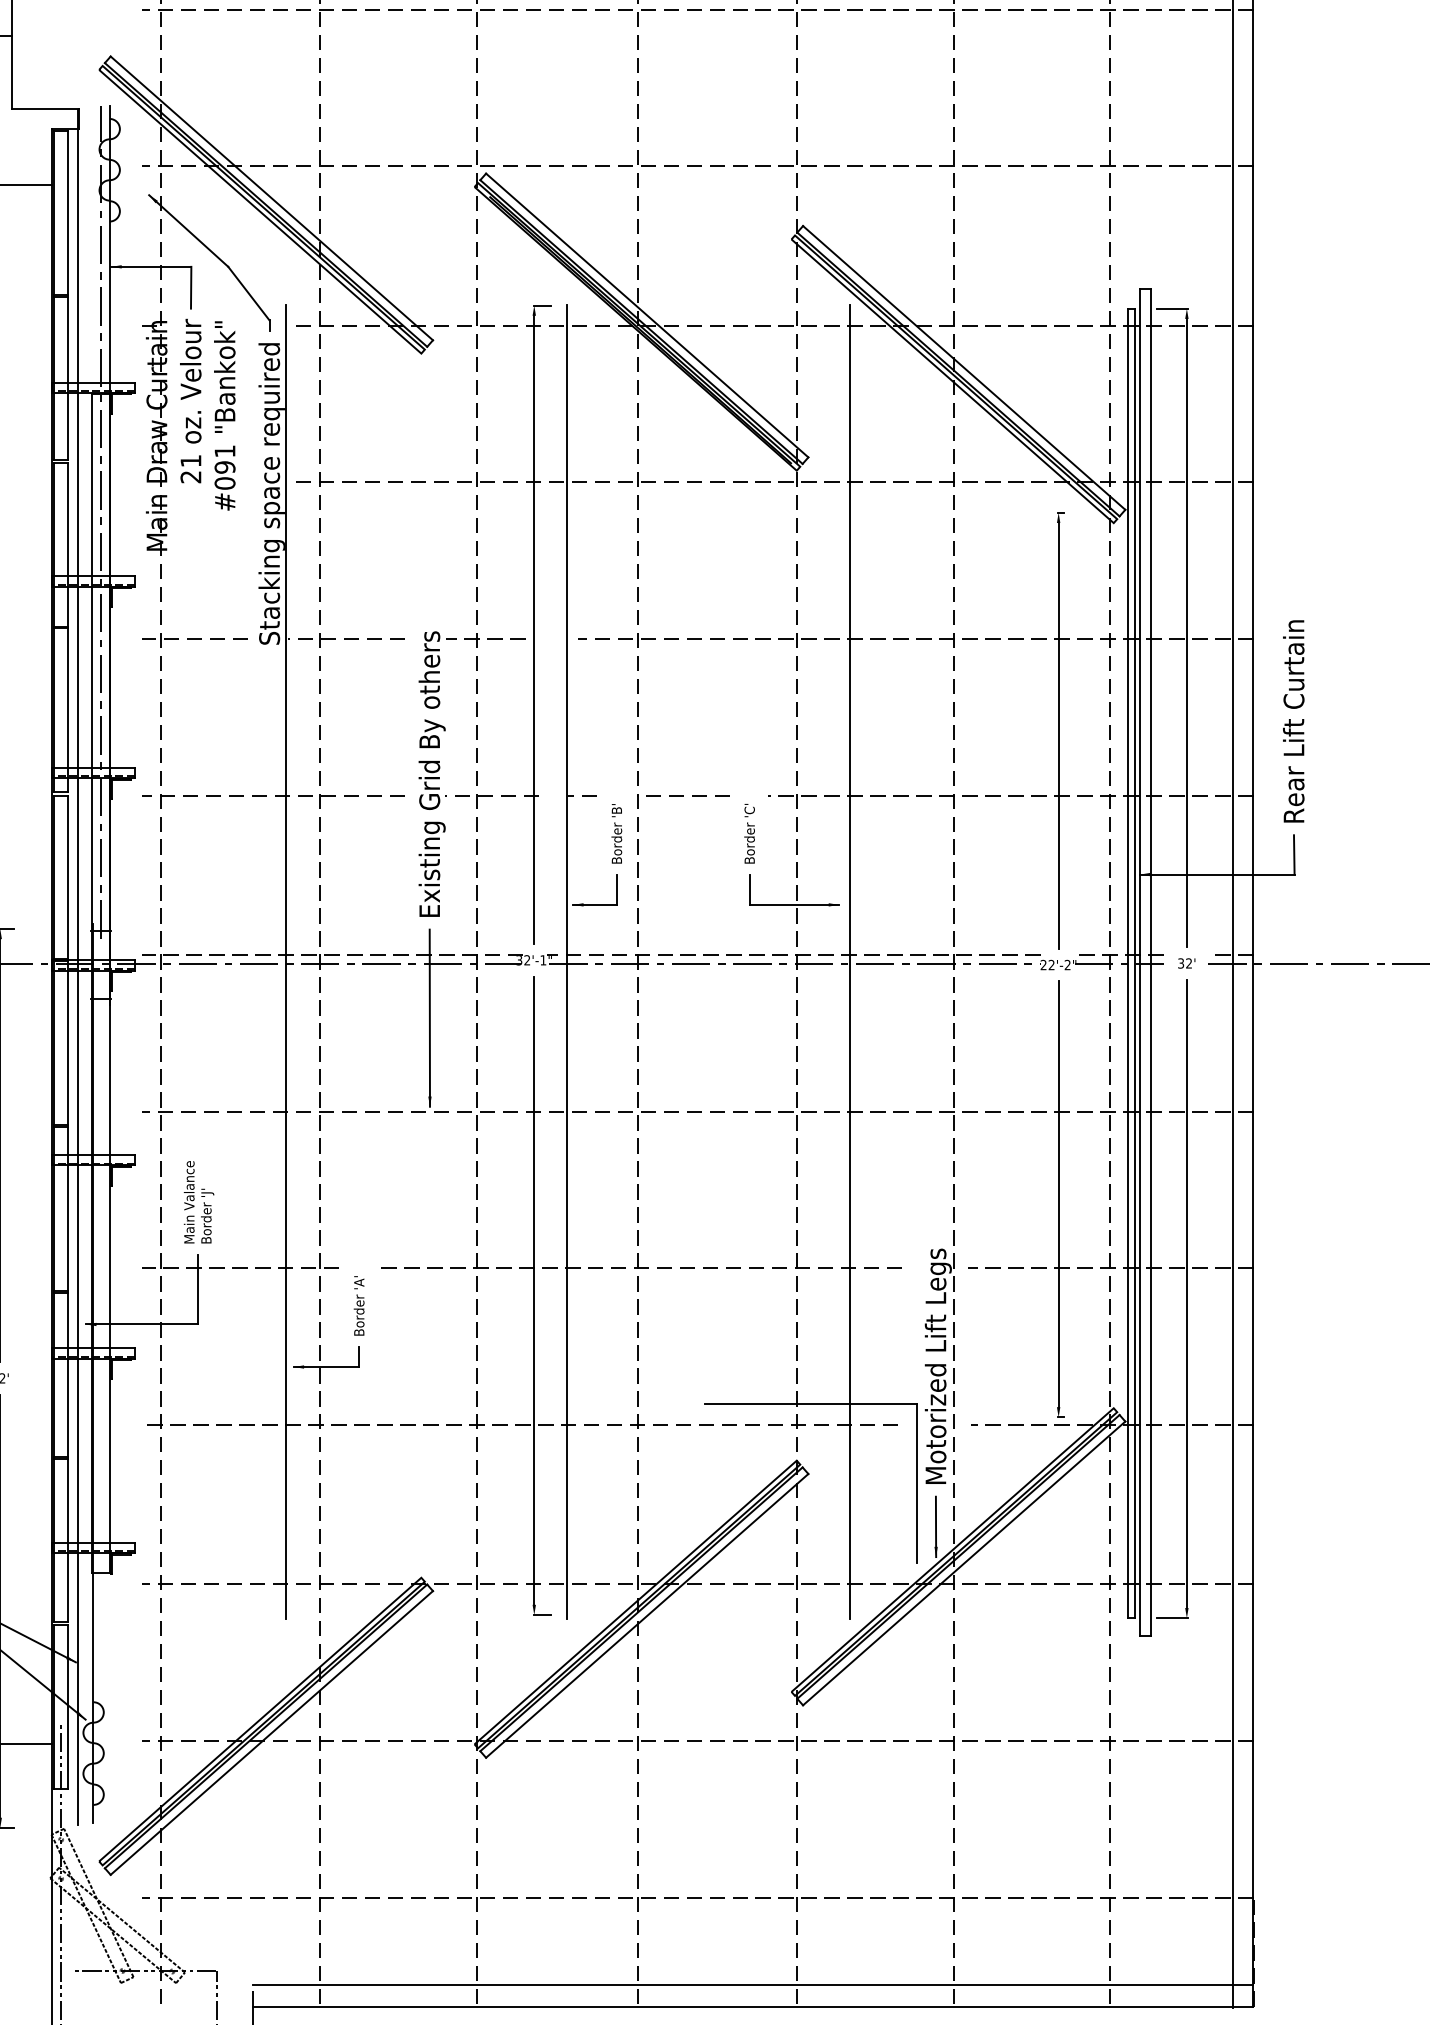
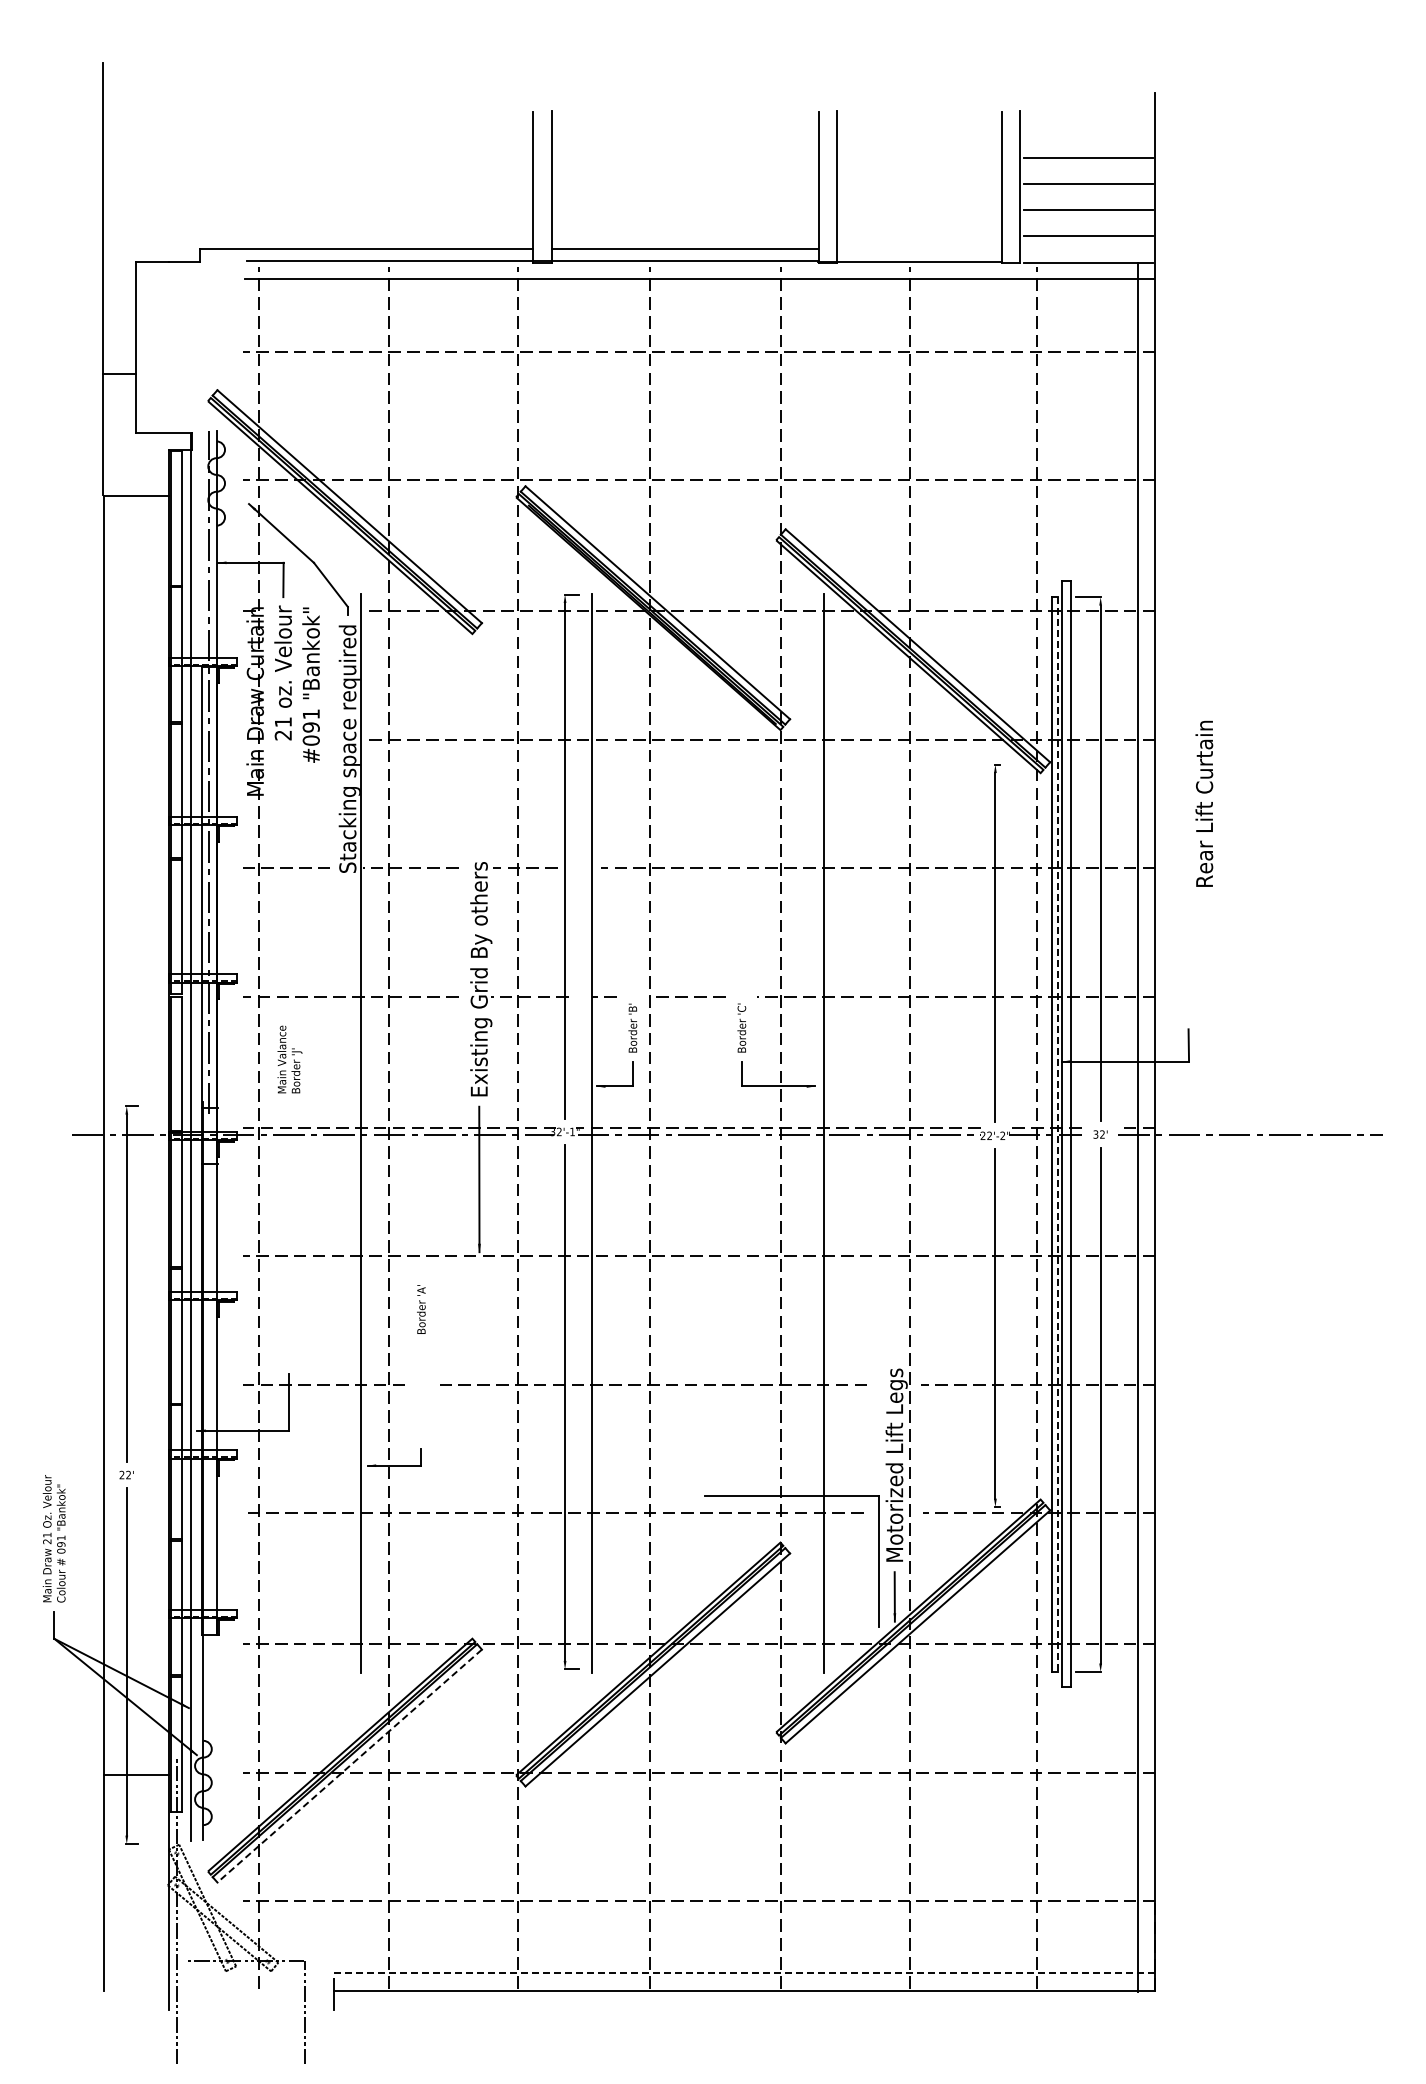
text: (1293, 720) -> (1204, 803), moved
line: (1134, 964) -> (1057, 1135), solid -> dashed
text: (198, 1202) -> (289, 1059), moved
text: (359, 1305) -> (421, 1309), moved
line: (271, 1733) -> (349, 1766), solid -> dashed
line: (754, 1984) -> (745, 1972), solid -> dashed

